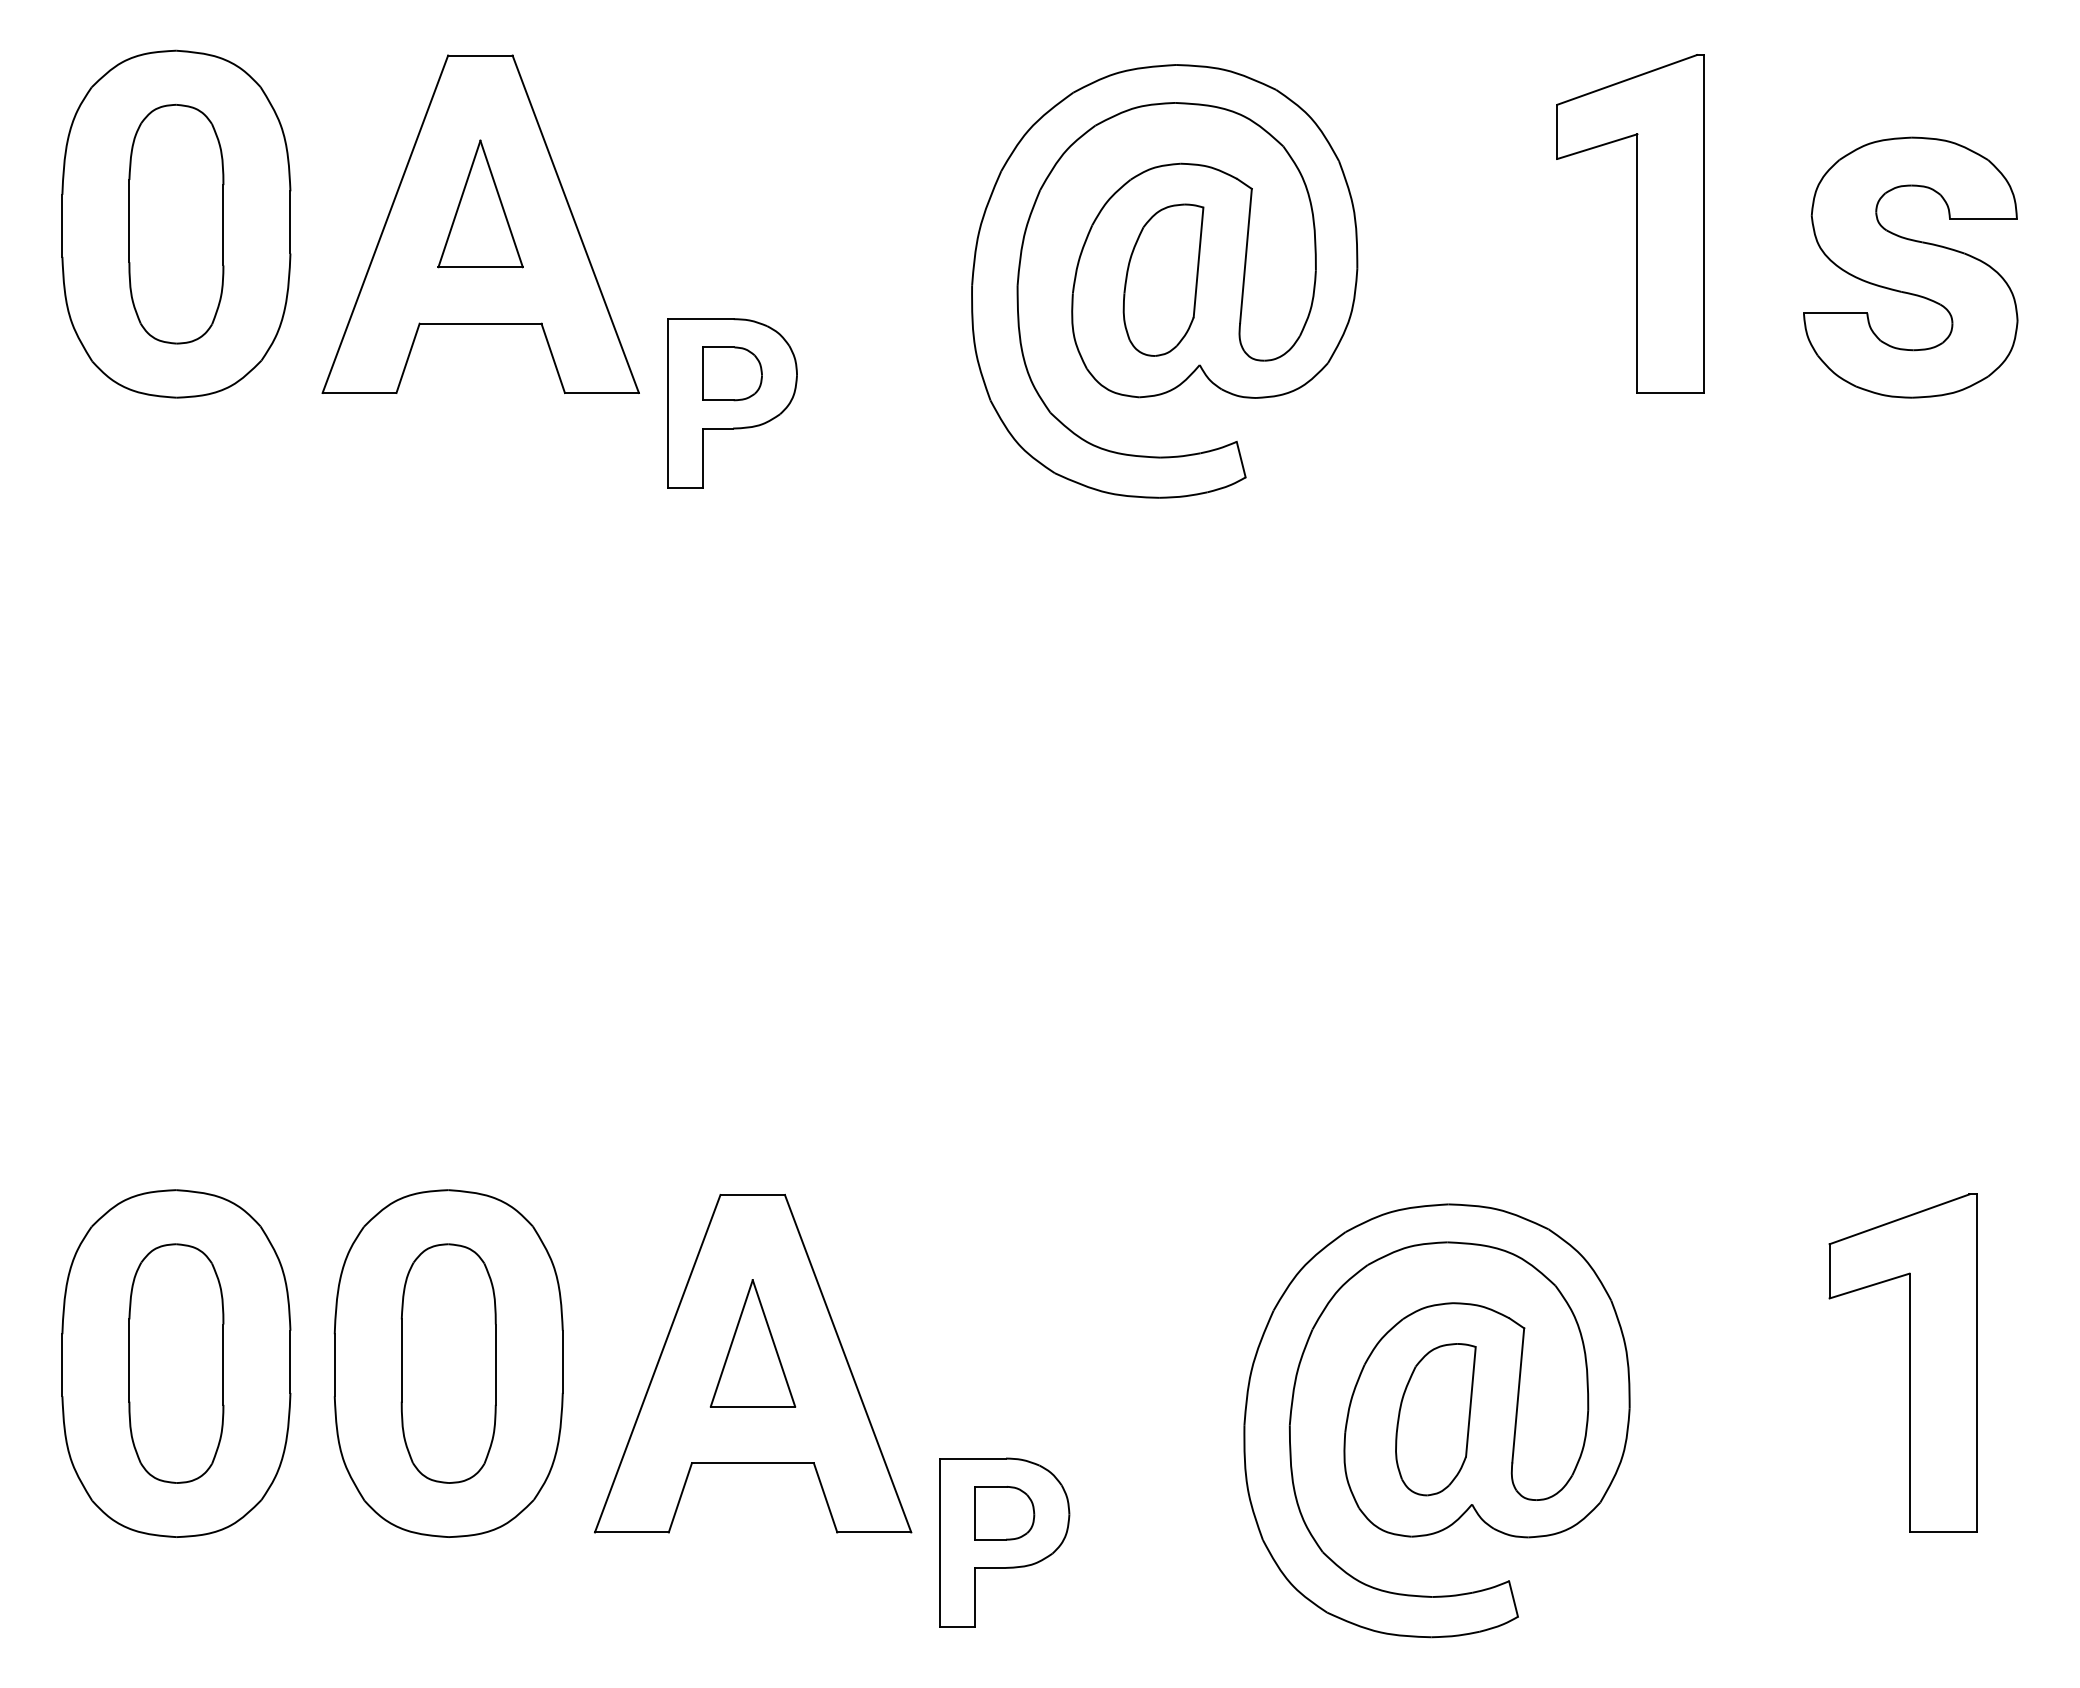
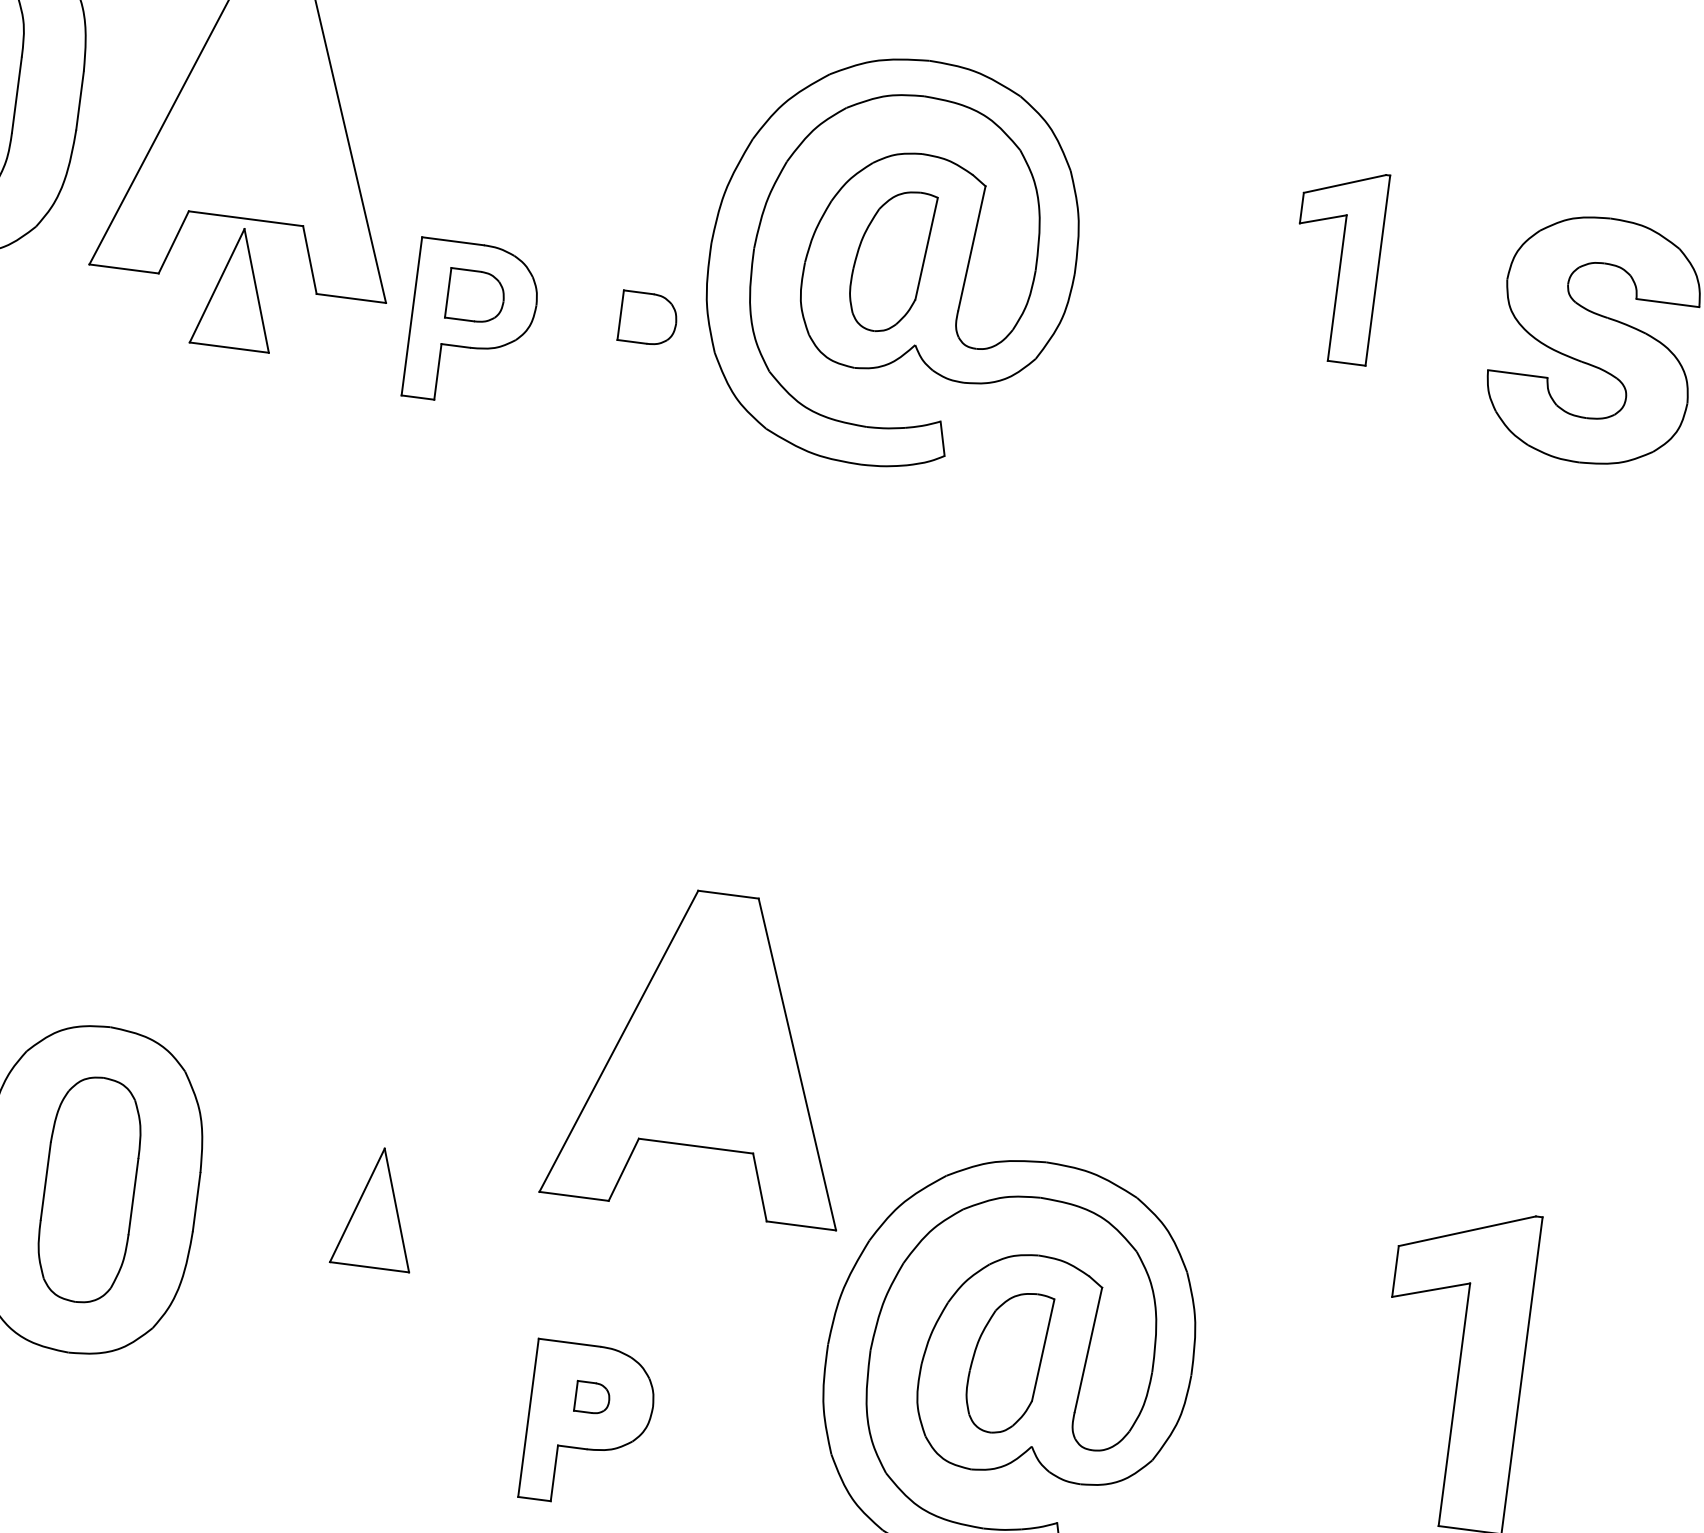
part: (480, 203) -> (236, 287), moved
part: (1630, 223) -> (1336, 264), size x0.6
part: (916, 373) -> (648, 318), added
part: (753, 1363) -> (708, 1052), moved
part: (1004, 1513) -> (592, 1398), size x0.6

